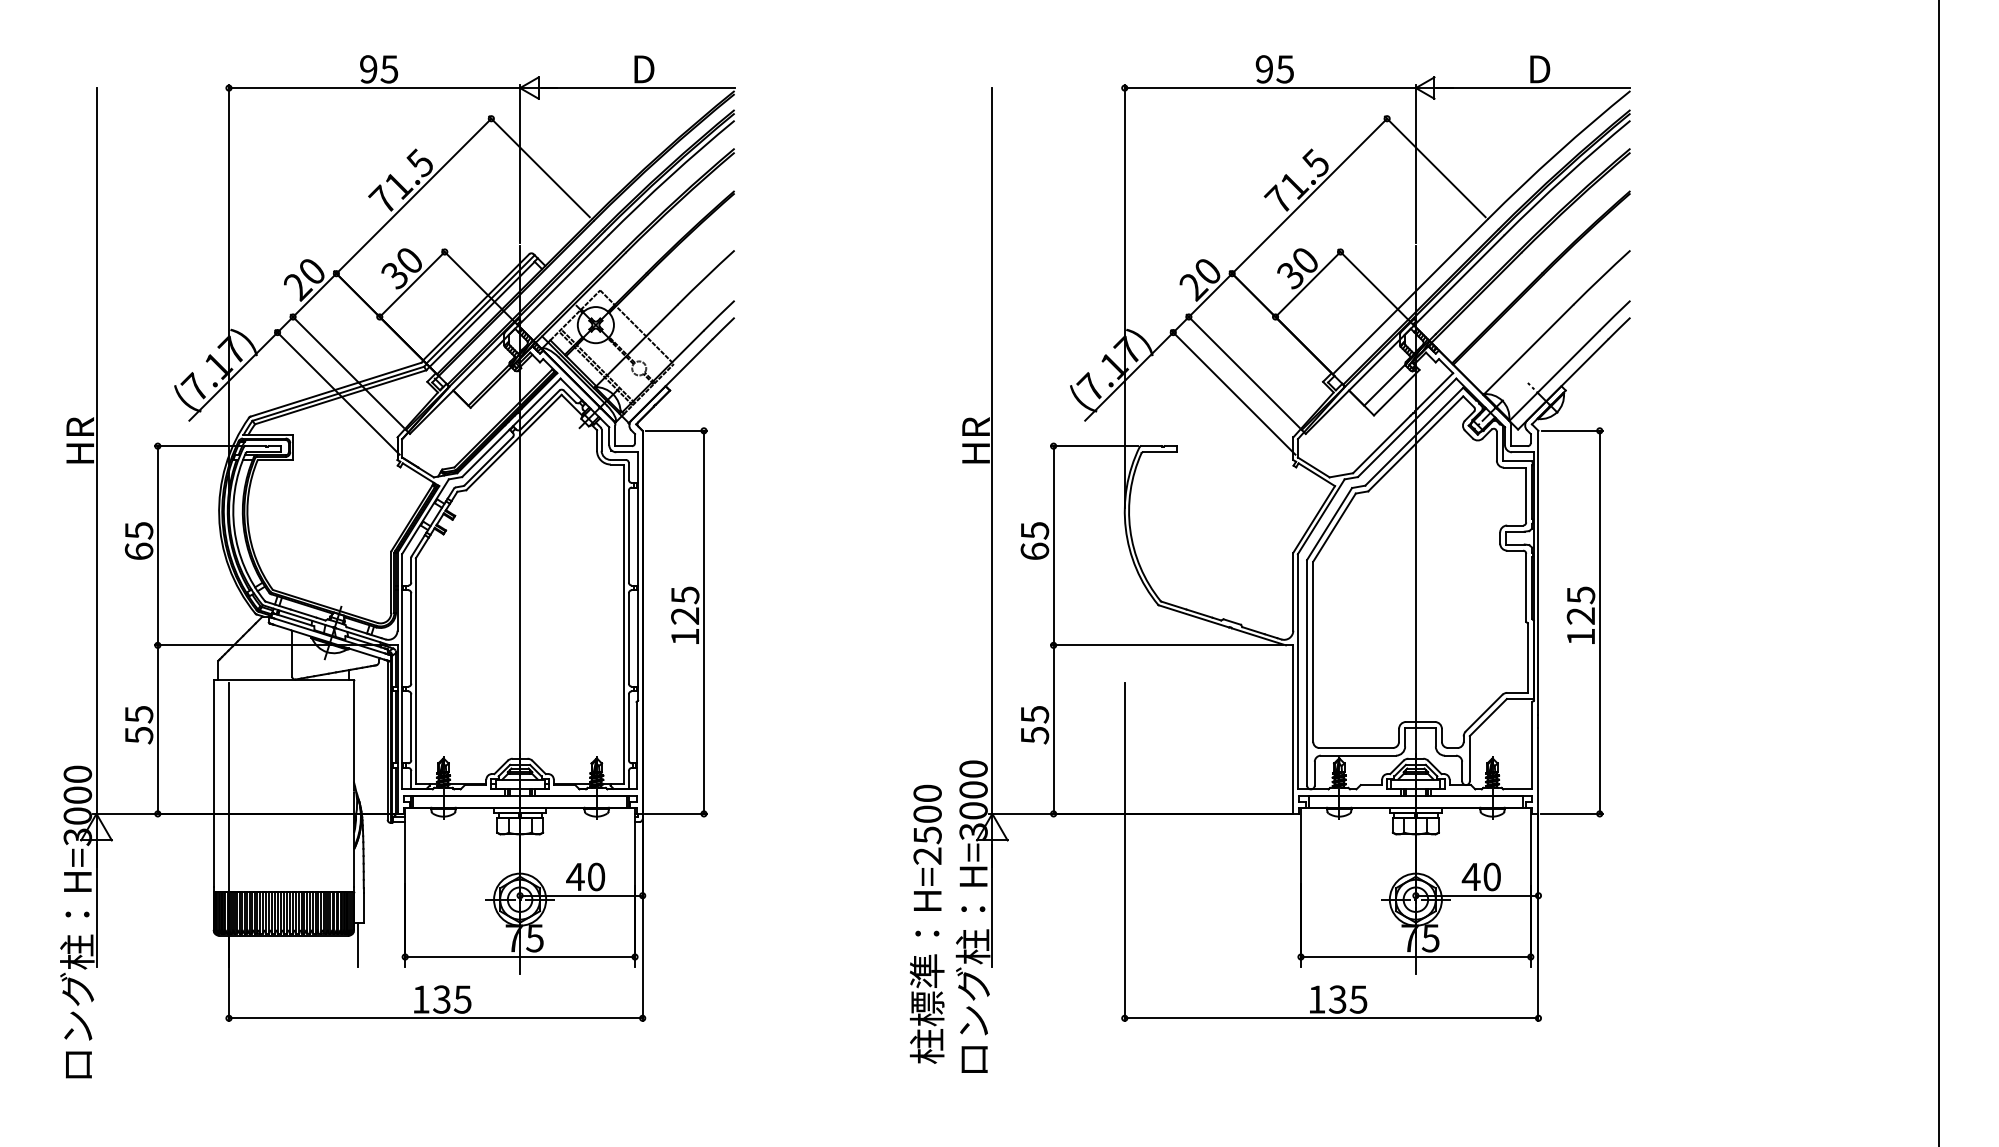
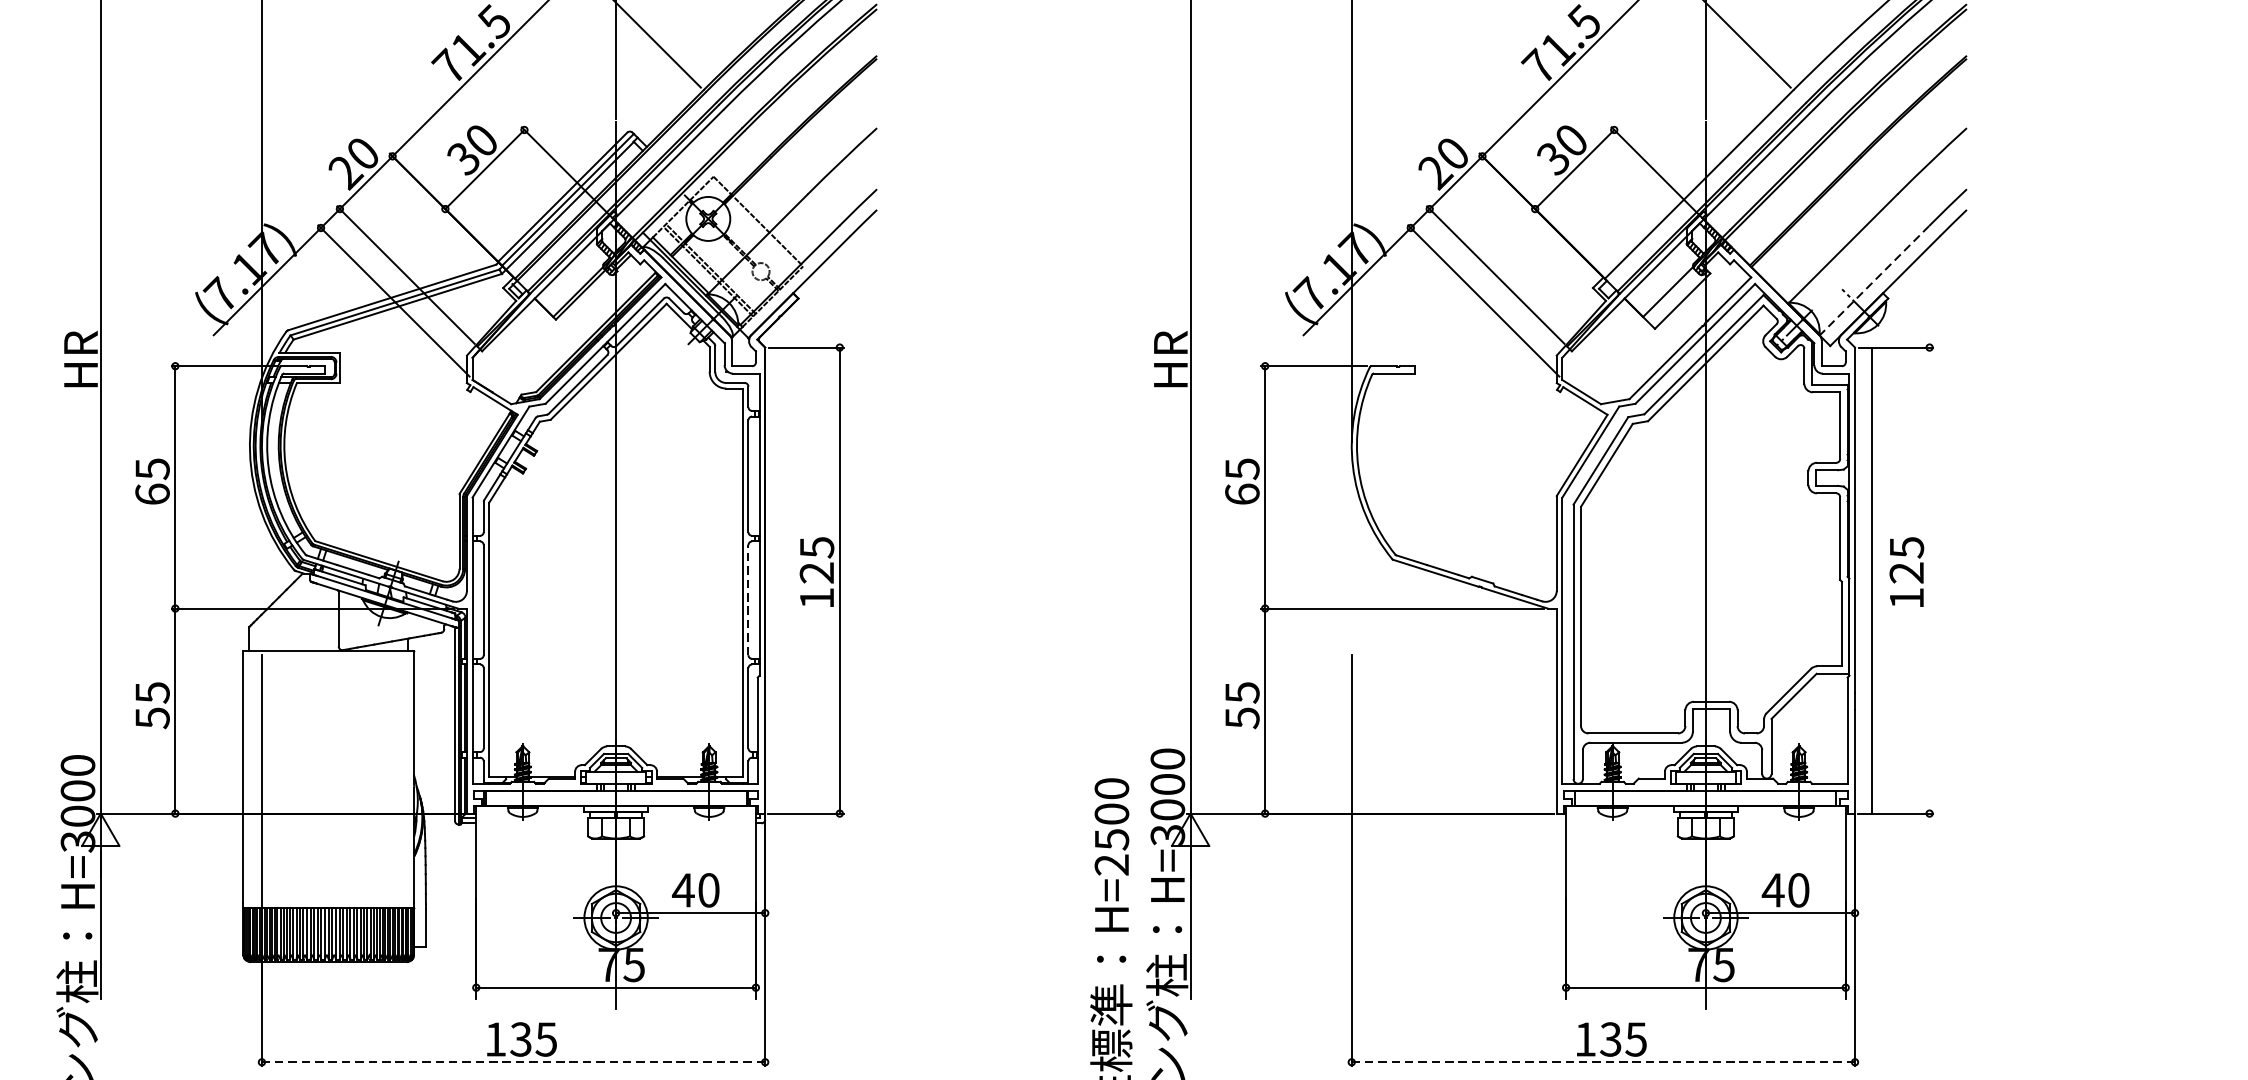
line: (1554, 375) -> (1874, 280), solid -> dashed
line: (1599, 621) -> (1872, 579), moved
line: (628, 637) -> (747, 598), solid -> dashed
line: (357, 944) -> (418, 972), removed
line: (435, 1018) -> (513, 1062), solid -> dashed
line: (1331, 1018) -> (1603, 1062), solid -> dashed

